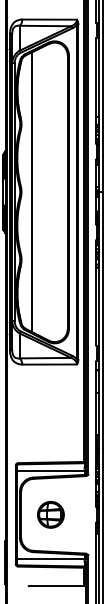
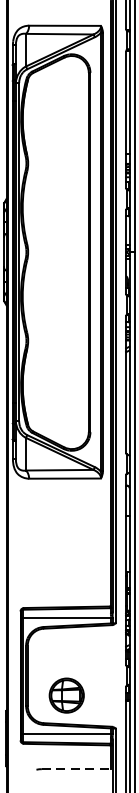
line: (31, 191) -> (41, 251), removed
part: (50, 514) -> (66, 695), moved
line: (58, 585) -> (76, 768), solid -> dashed

